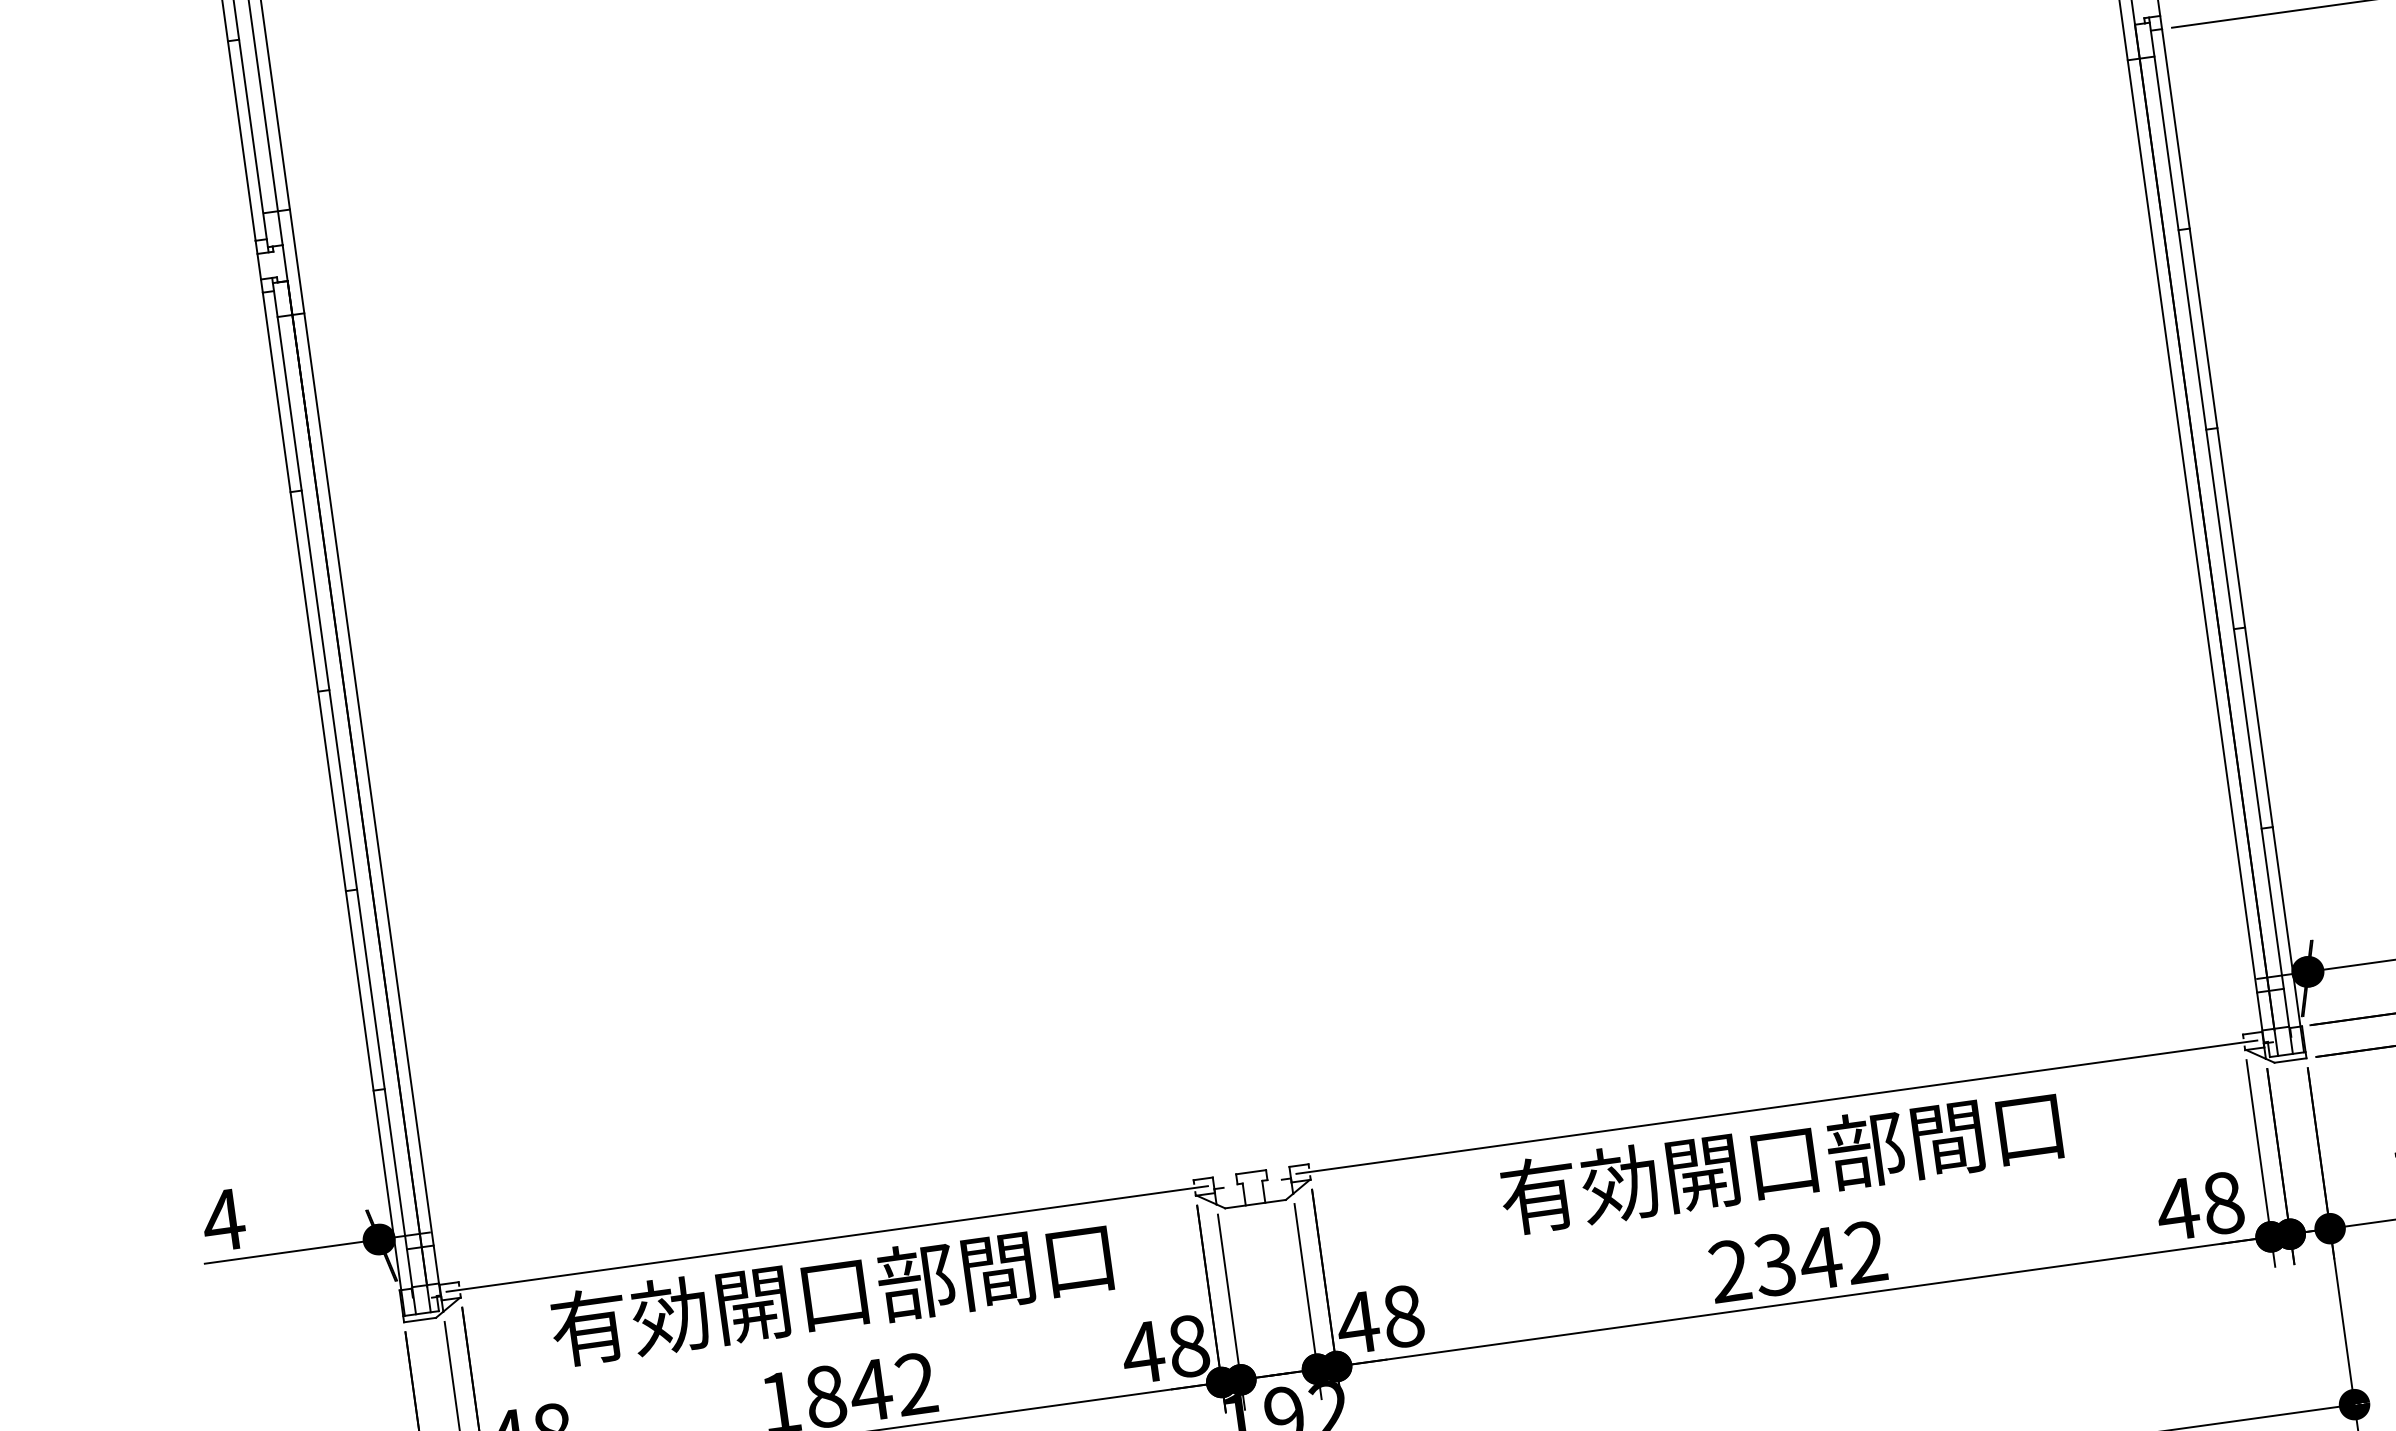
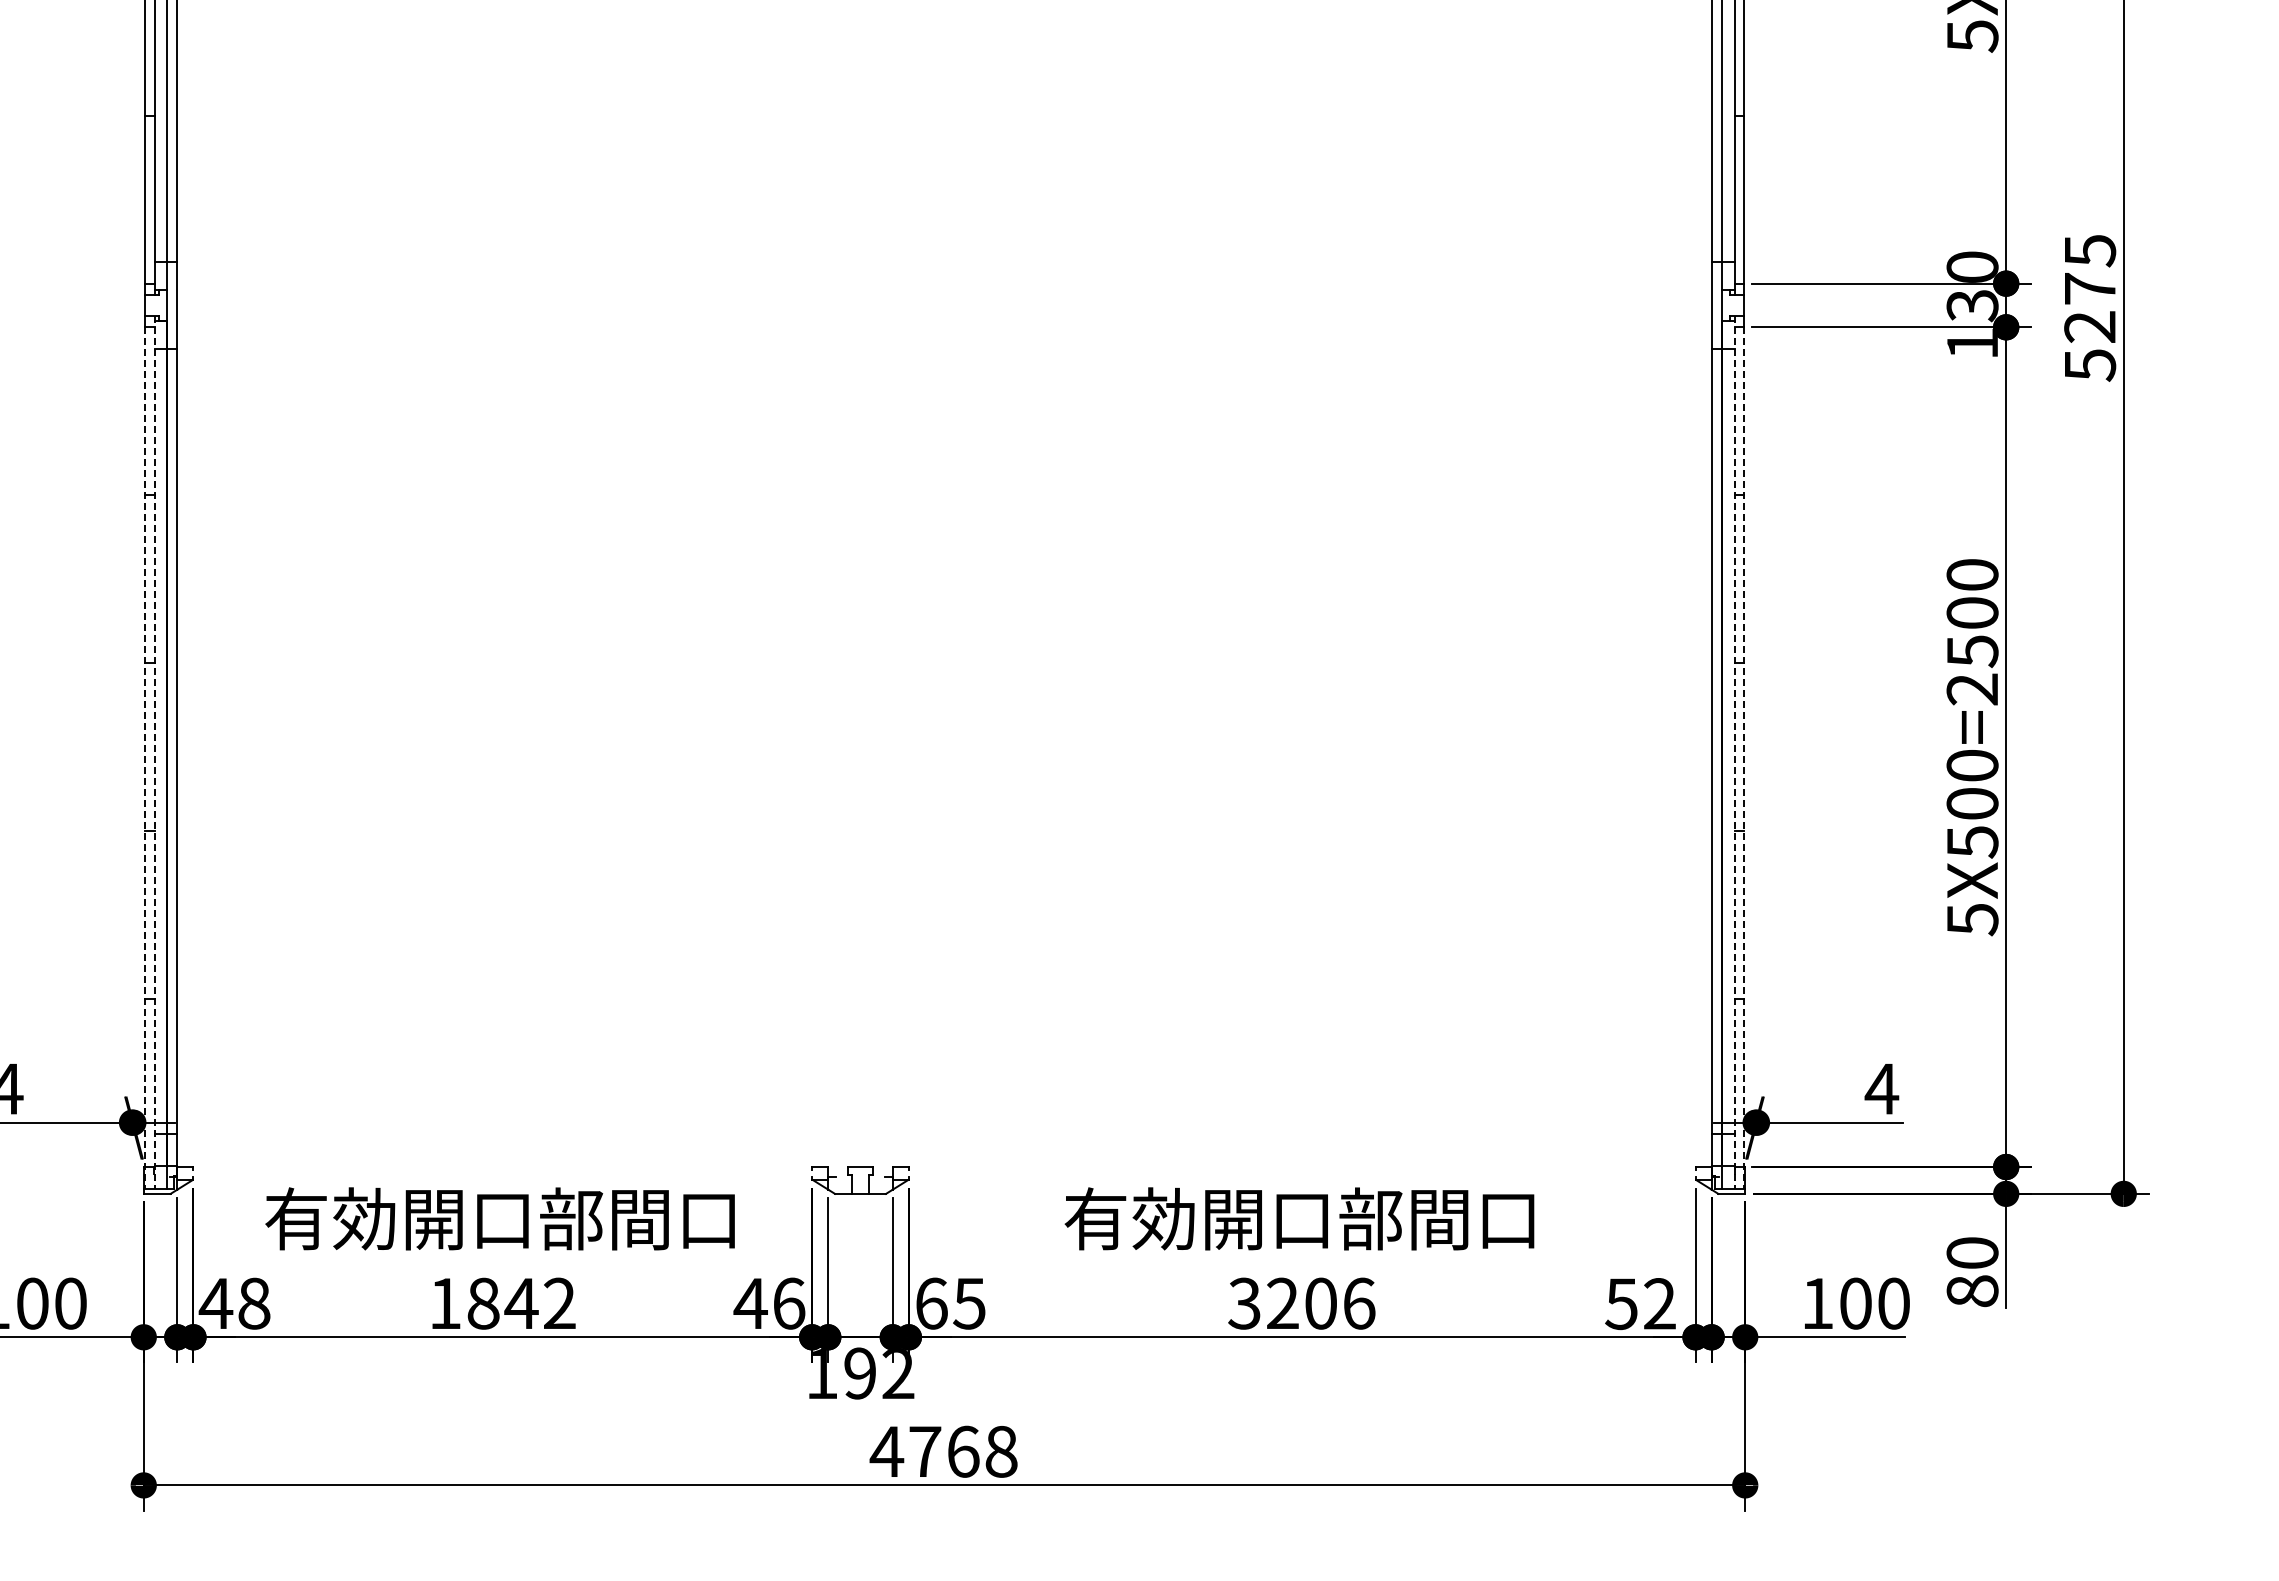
line: (2220, 535) -> (1734, 752), solid -> dashed
line: (2232, 541) -> (1743, 758), solid -> dashed
line: (344, 796) -> (154, 752), solid -> dashed
line: (334, 804) -> (145, 758), solid -> dashed
line: (1776, 1107) -> (1301, 1173), removed
text: (2199, 1207) -> (1639, 1304), 48 -> 52
line: (826, 1238) -> (502, 1173), removed
text: (1797, 1261) -> (1301, 1303), 2342 -> 3206
text: (1379, 1319) -> (949, 1303), 48 -> 65
text: (1189, 1346) -> (789, 1303), 48 -> 46

